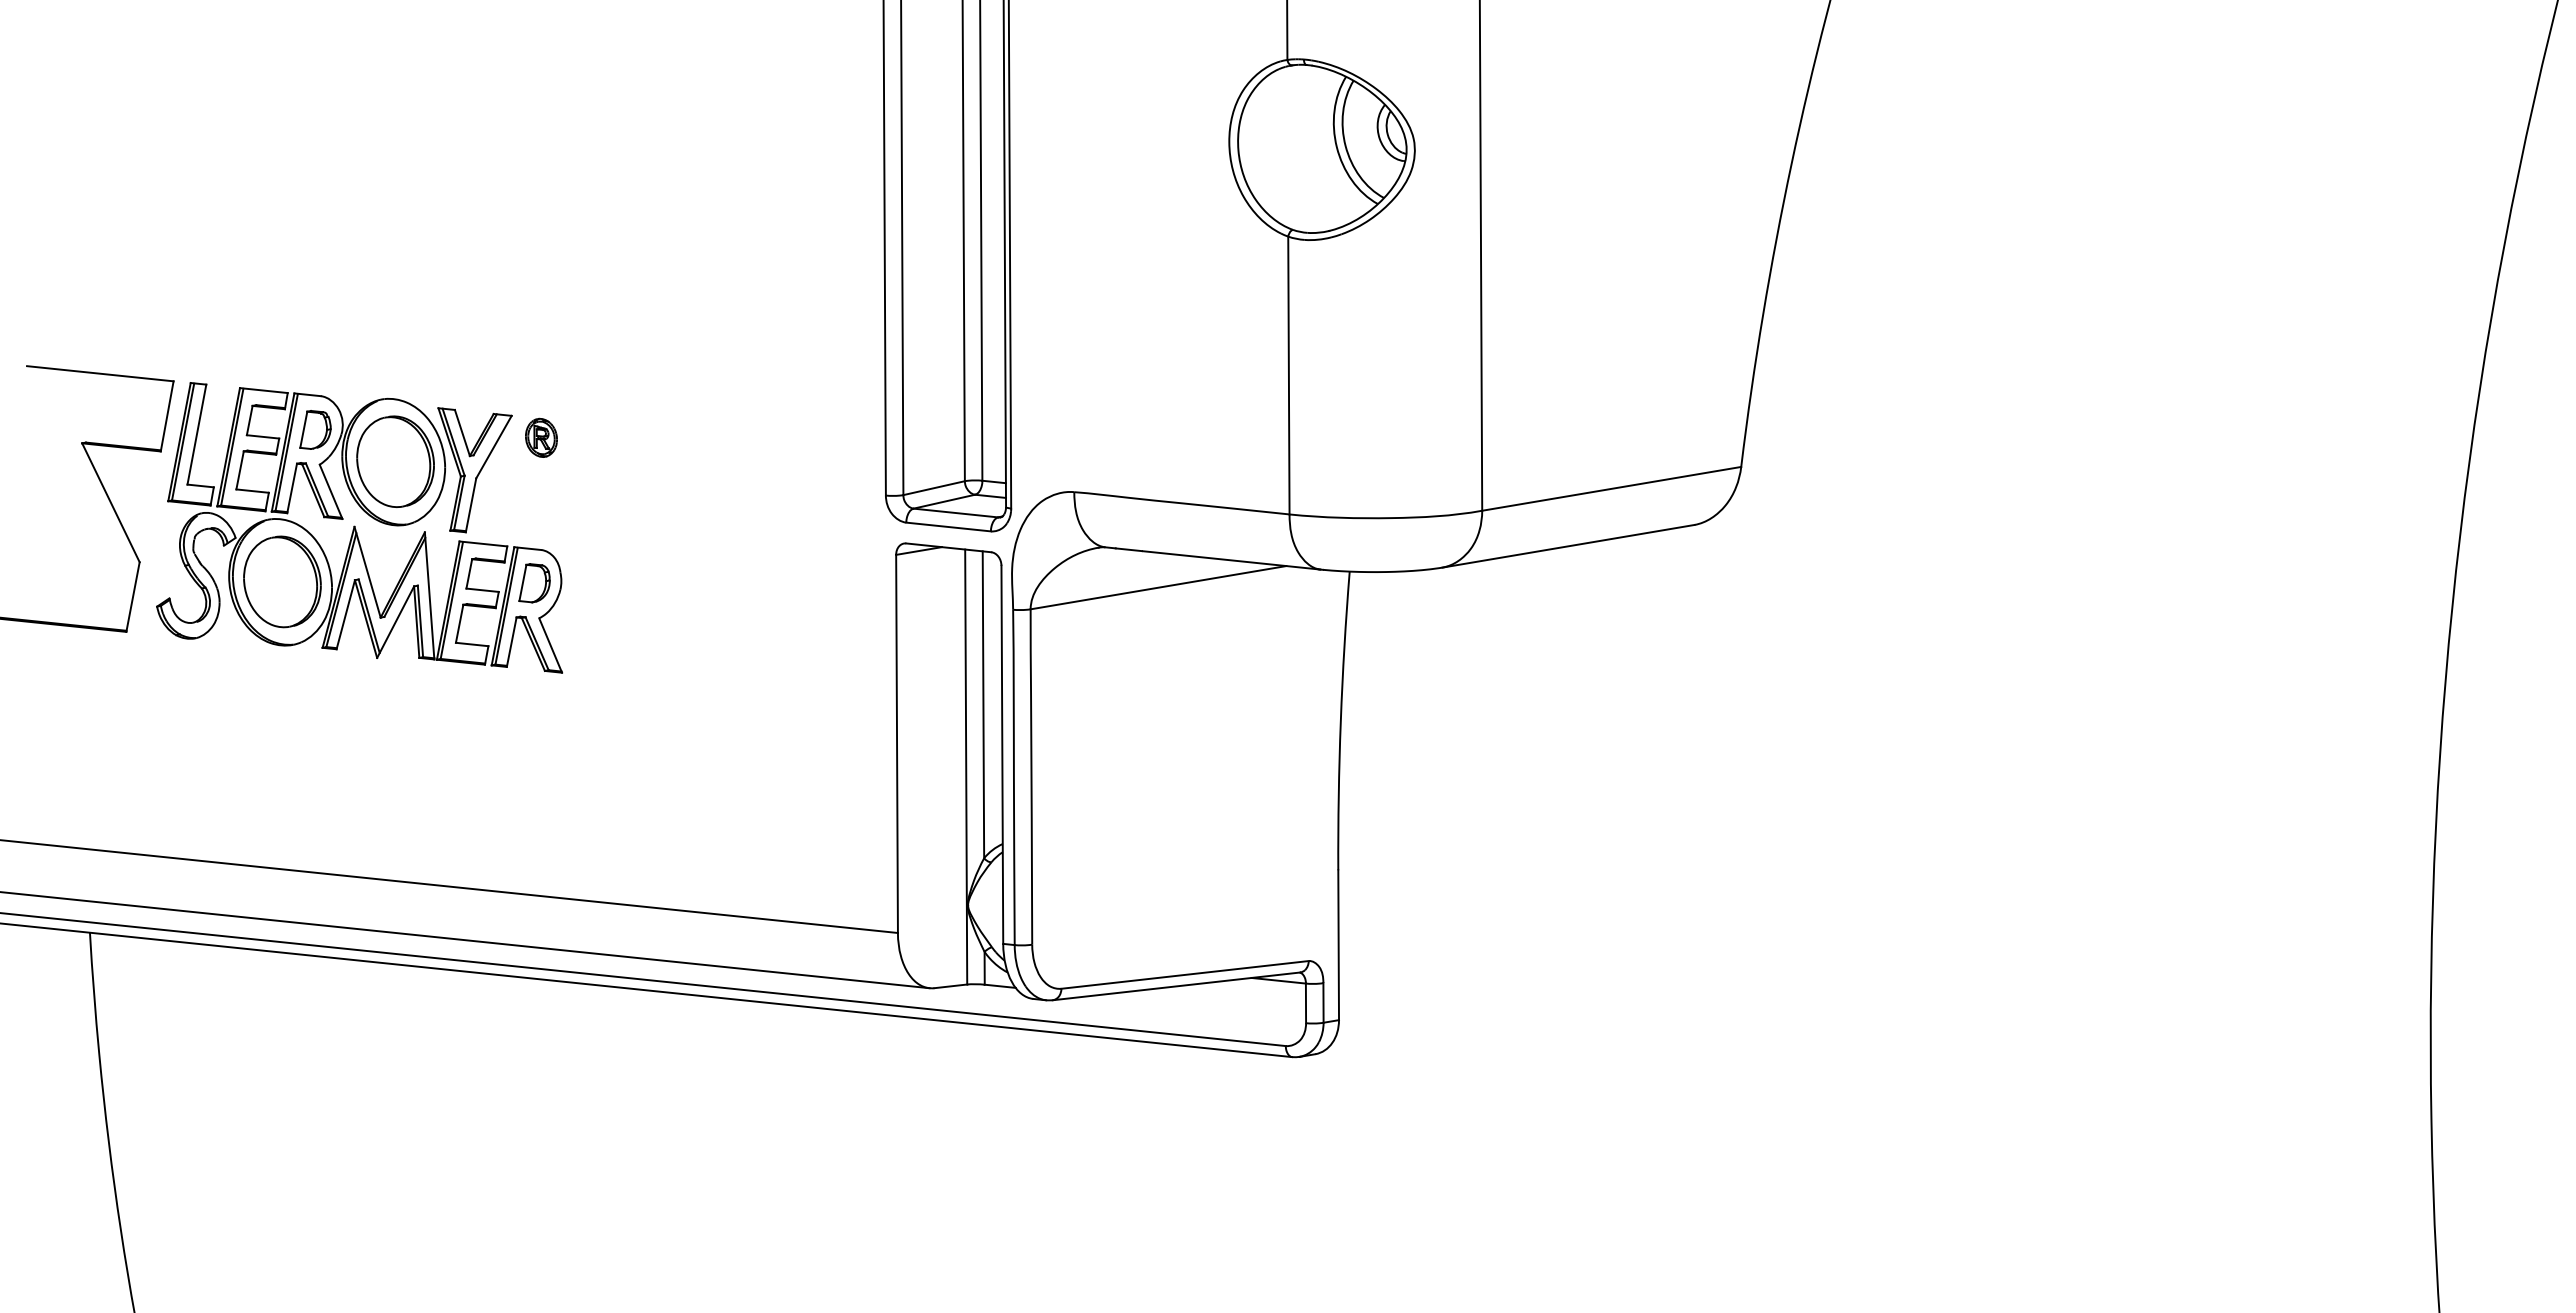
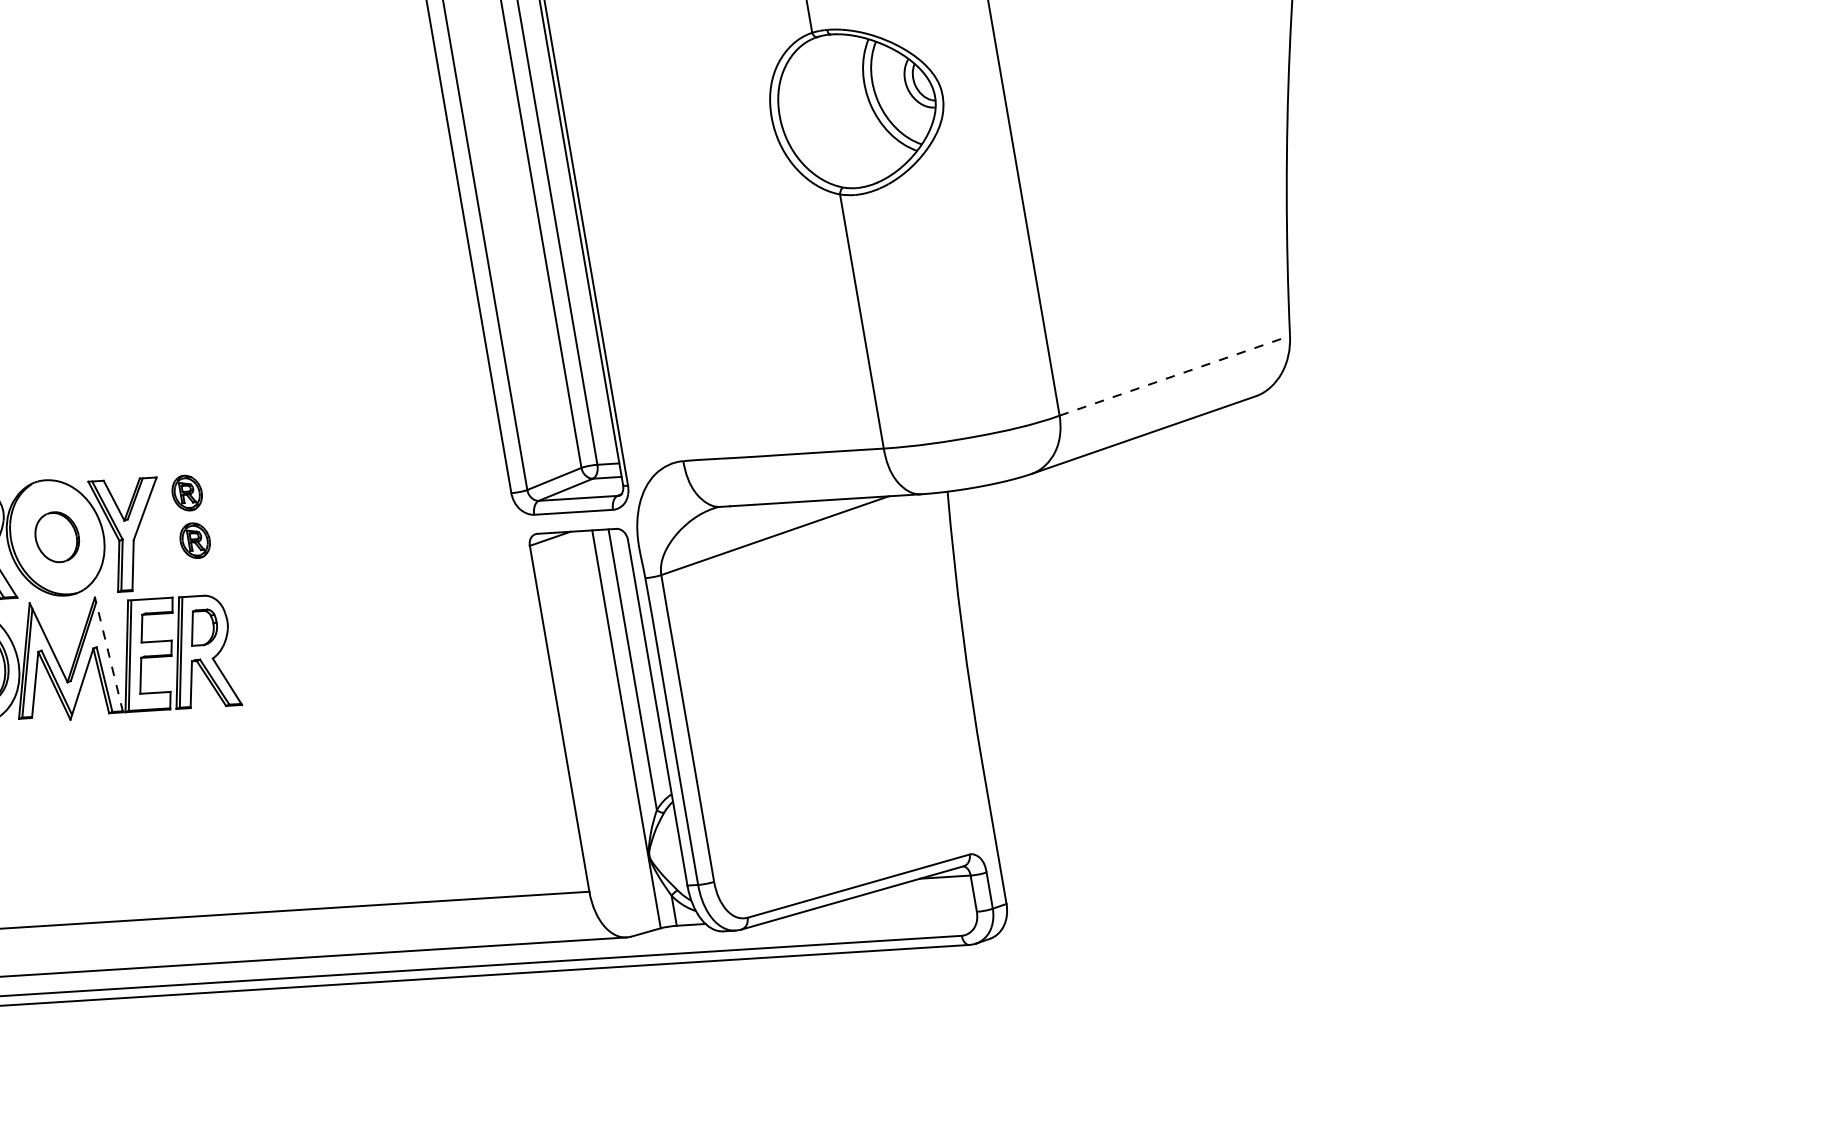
part: (395, 461) -> (57, 537), size x0.6
line: (1612, 488) -> (1175, 375), solid -> dashed
part: (541, 489) -> (195, 540), added
line: (429, 595) -> (108, 654), solid -> dashed

